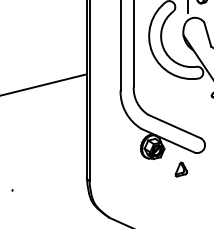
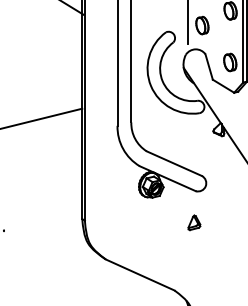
part: (181, 169) -> (194, 222), moved

